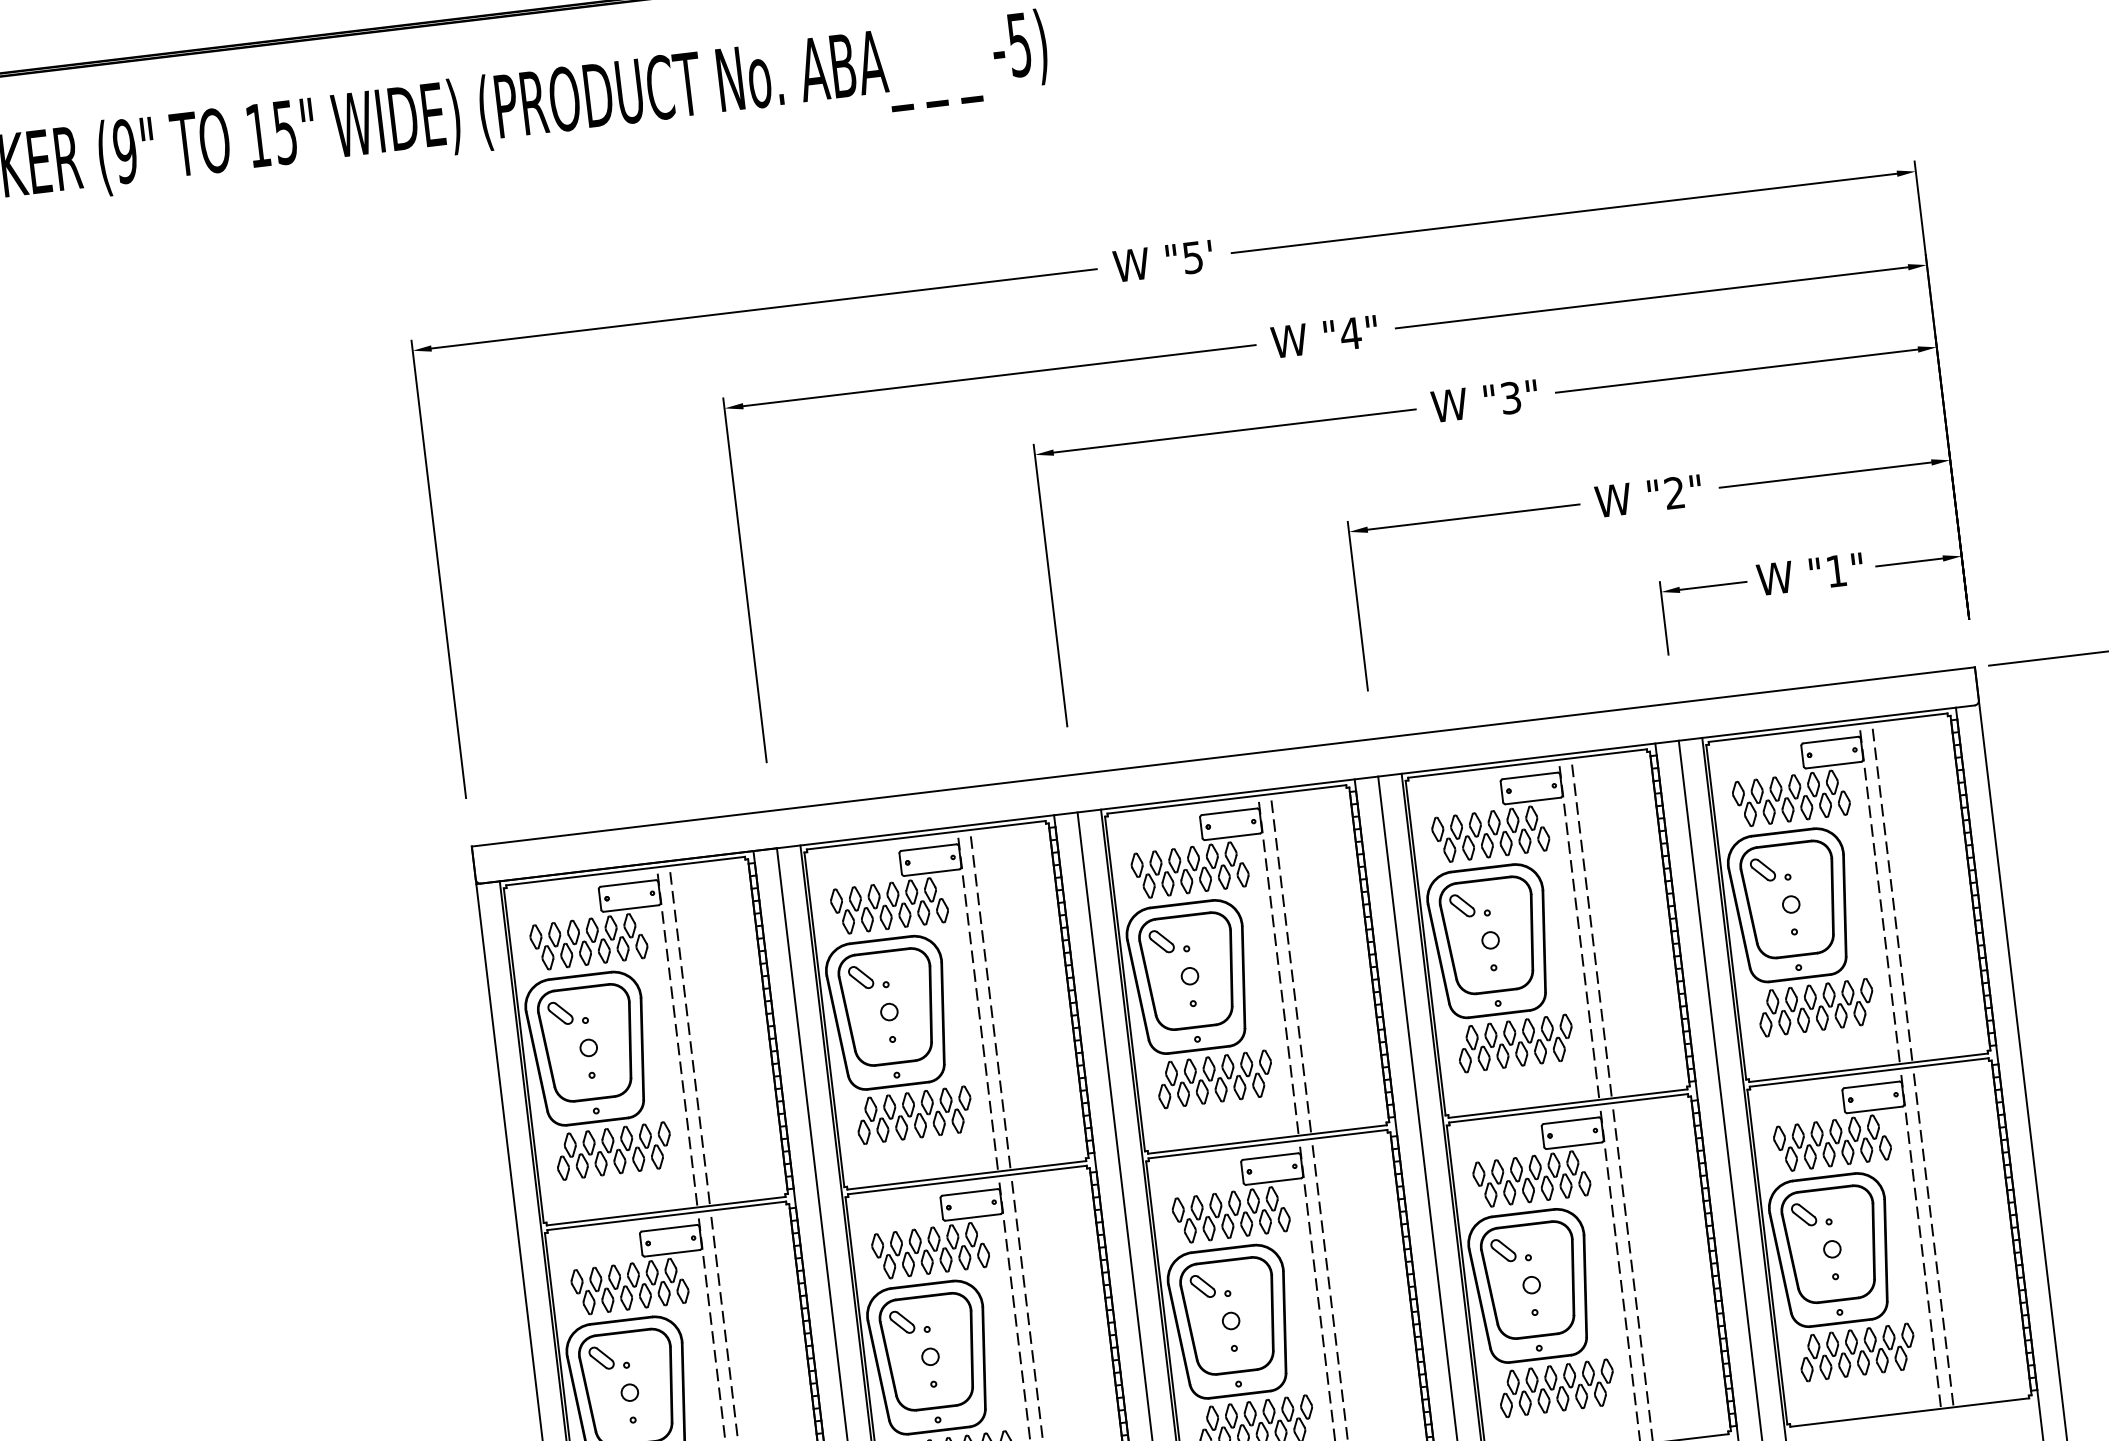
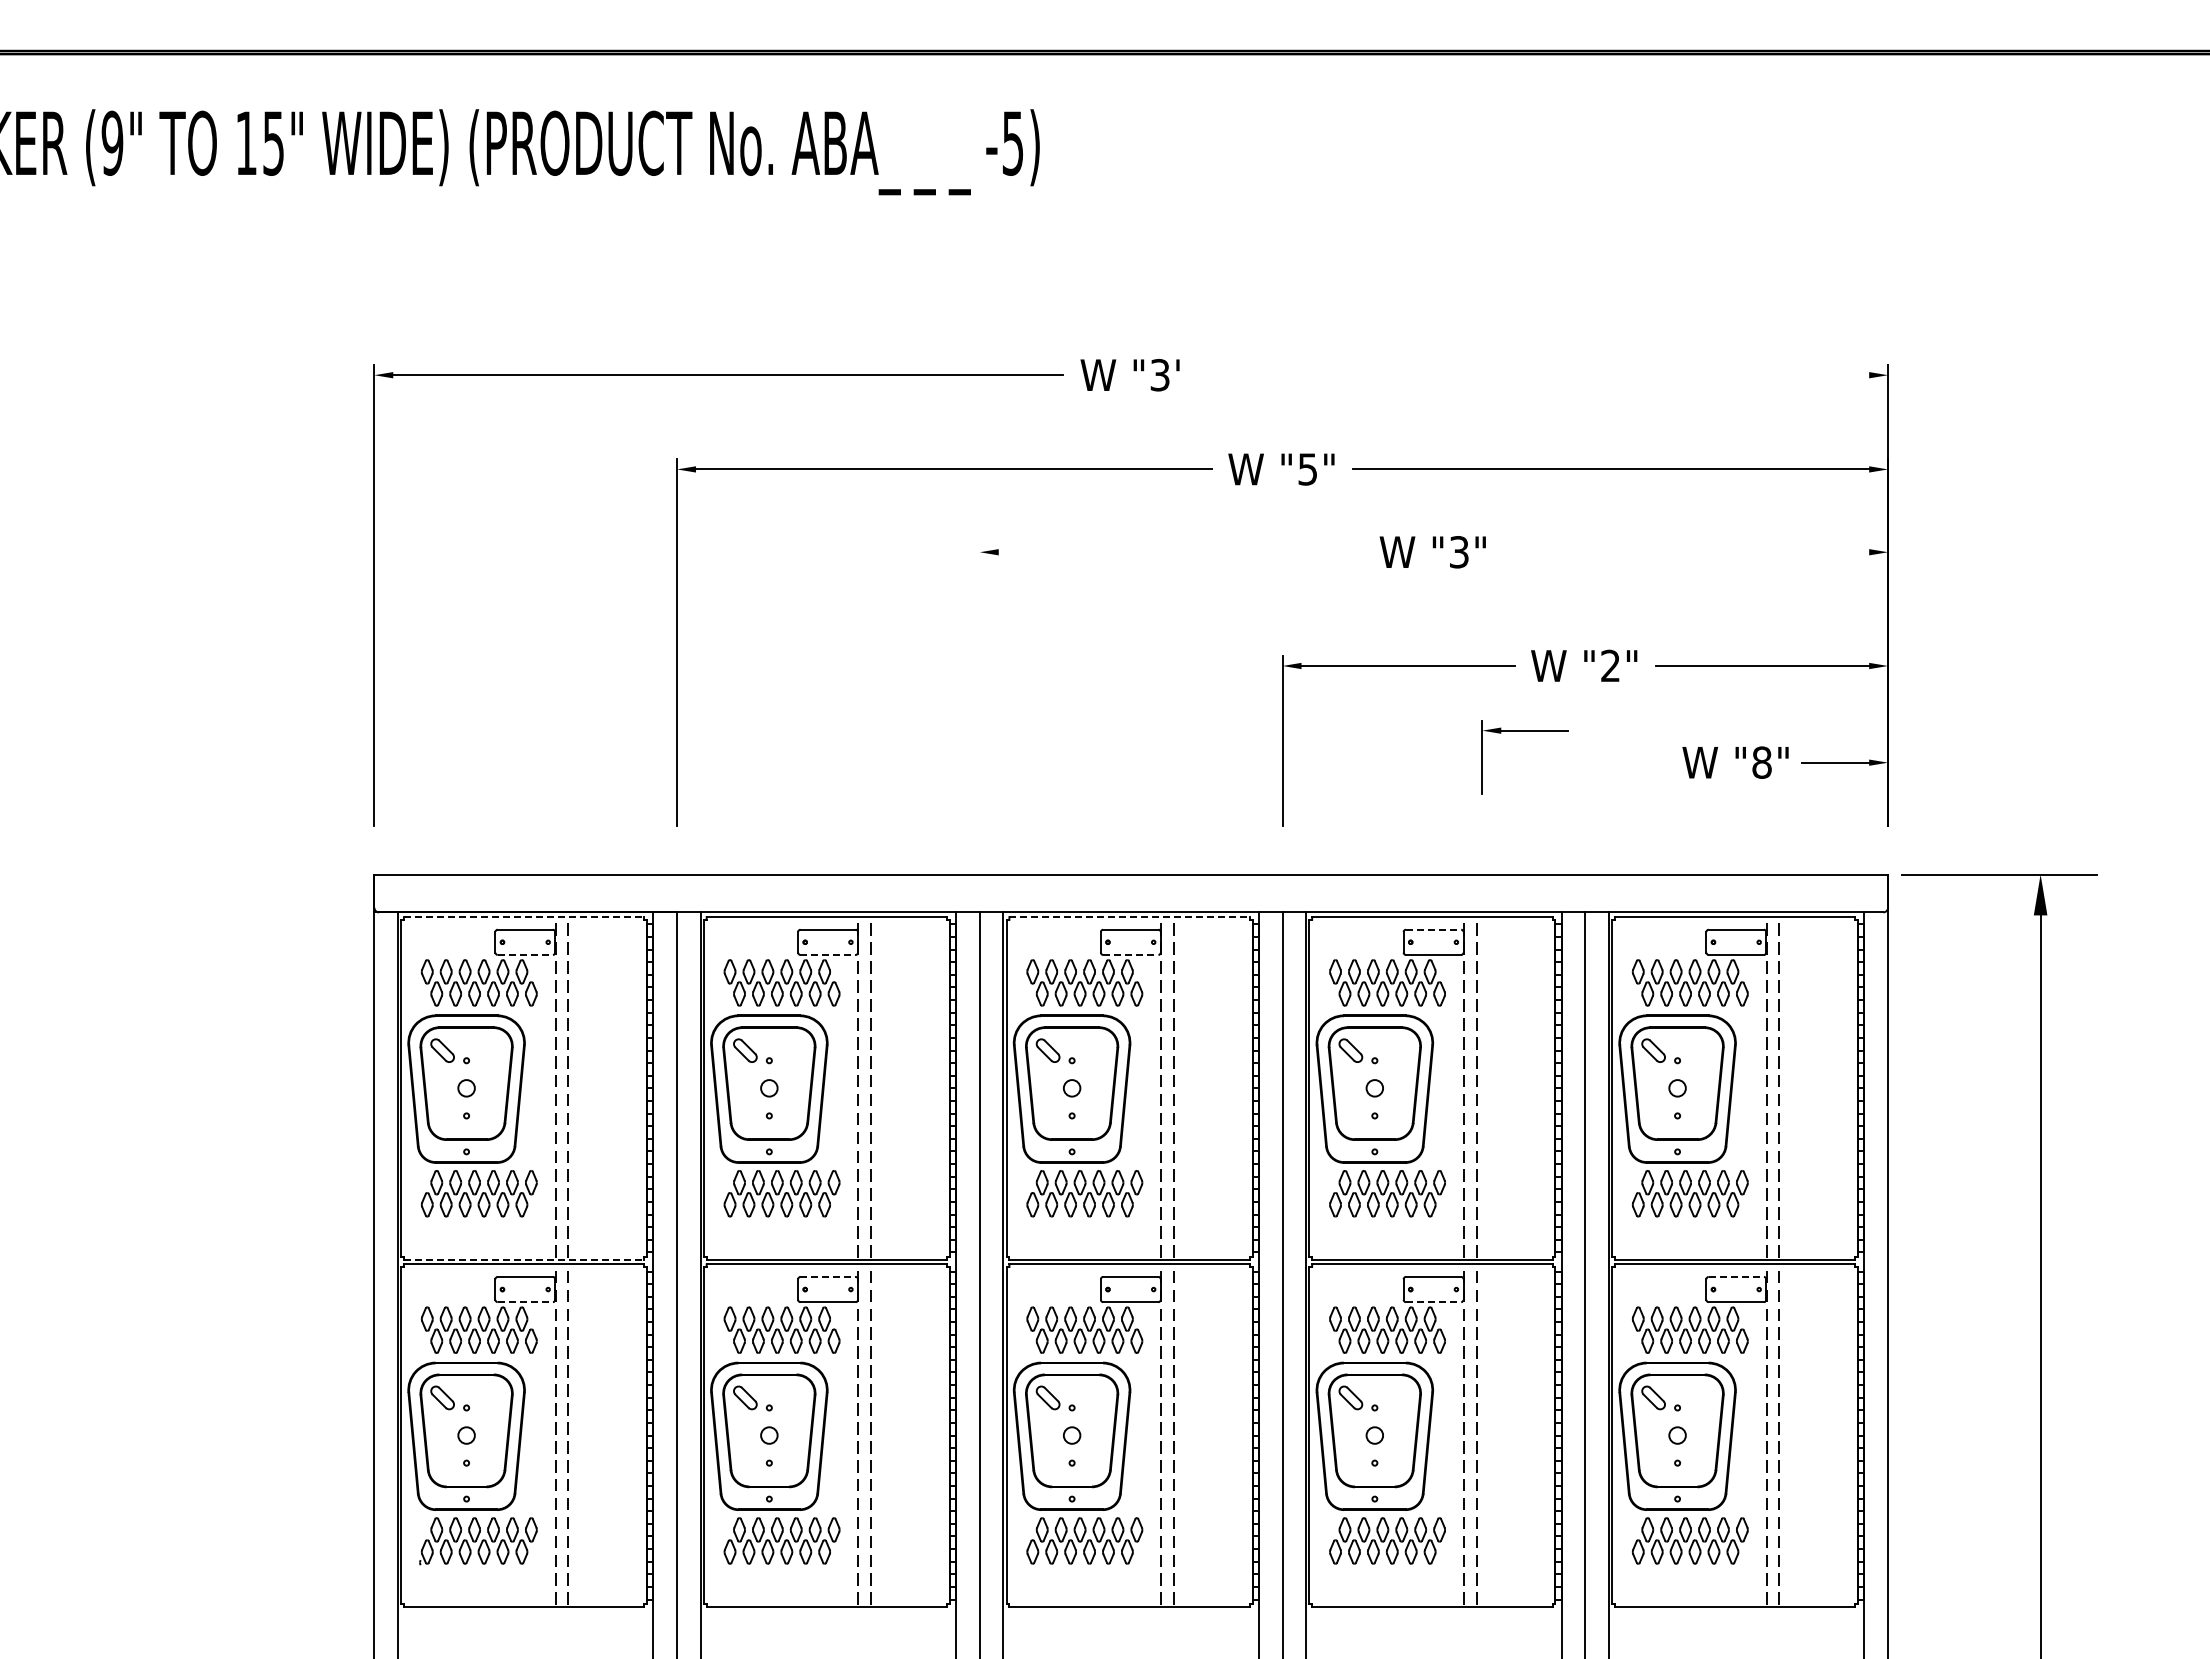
line: (1564, 213) -> (1534, 375), removed
text: (1193, 256) -> (1160, 374), "5' -> "3'
text: (1350, 333) -> (1307, 469), "4" -> "5"
line: (1736, 371) -> (1686, 552), removed
line: (1234, 431) -> (1180, 552), removed
text: (1835, 571) -> (1761, 762), "1" -> "8"
line: (1050, 585) -> (979, 683), removed
part: (1703, 587) -> (1524, 731), moved
line: (1530, 775) -> (1433, 929), solid -> dashed
line: (1227, 799) -> (1130, 917), solid -> dashed
line: (1232, 836) -> (1130, 954), solid -> dashed
line: (626, 871) -> (524, 917), solid -> dashed
line: (932, 872) -> (828, 954), solid -> dashed
line: (631, 908) -> (525, 954), solid -> dashed
line: (1872, 1084) -> (1736, 1276), solid -> dashed
line: (1574, 1146) -> (1433, 1302), solid -> dashed
line: (970, 1191) -> (828, 1276), solid -> dashed
line: (666, 1211) -> (524, 1259), solid -> dashed
line: (672, 1253) -> (525, 1302), solid -> dashed

